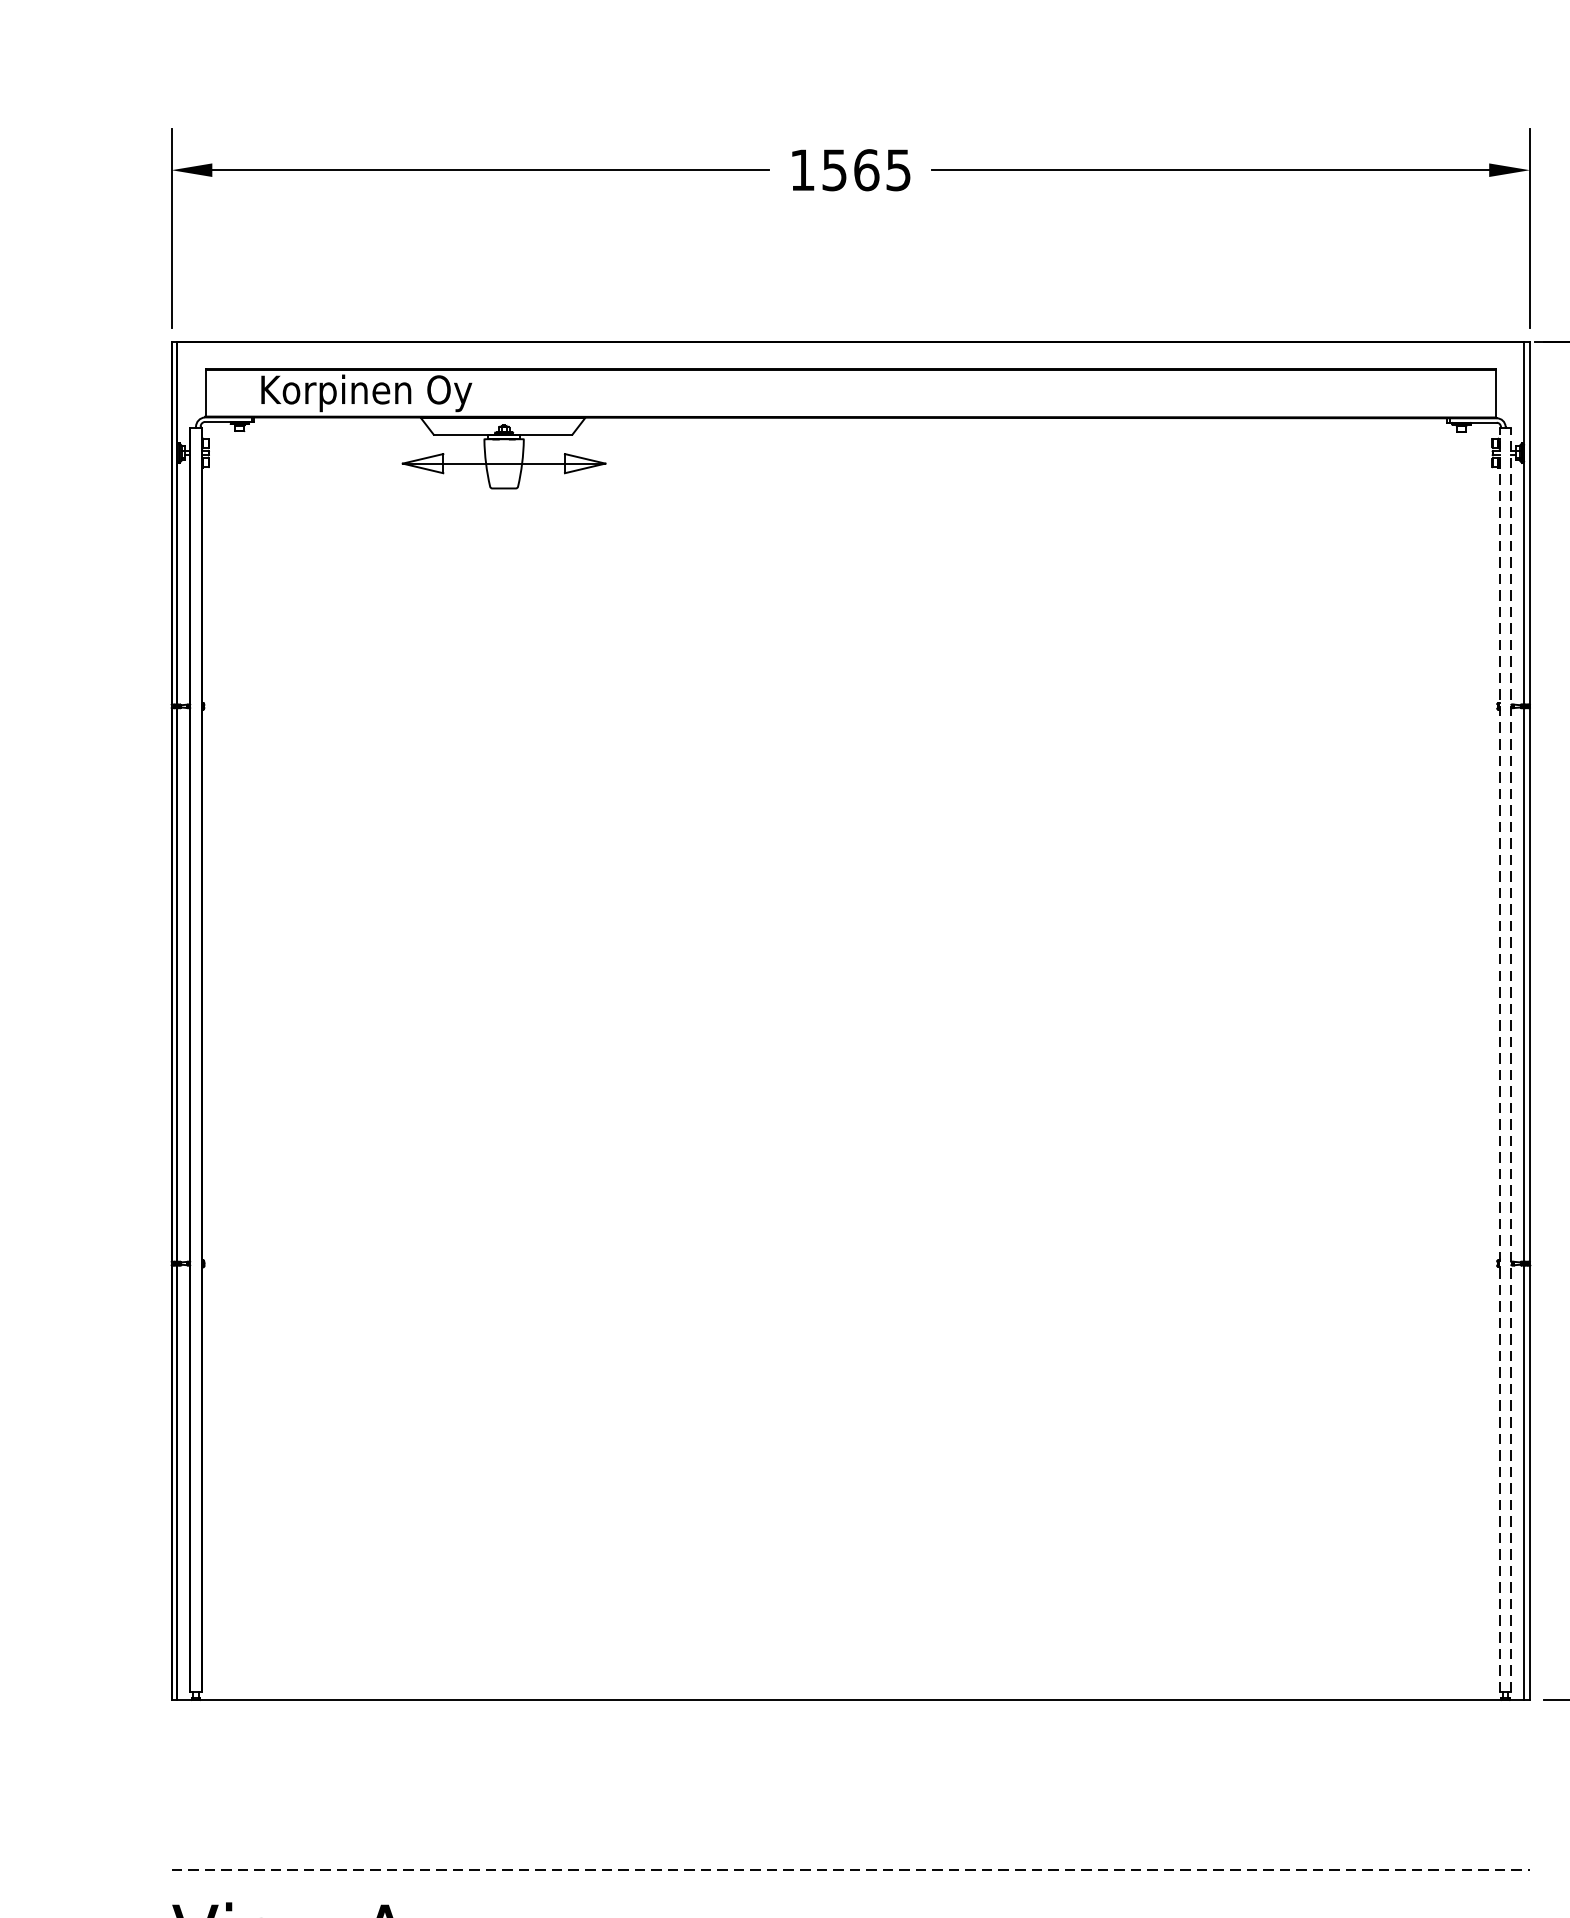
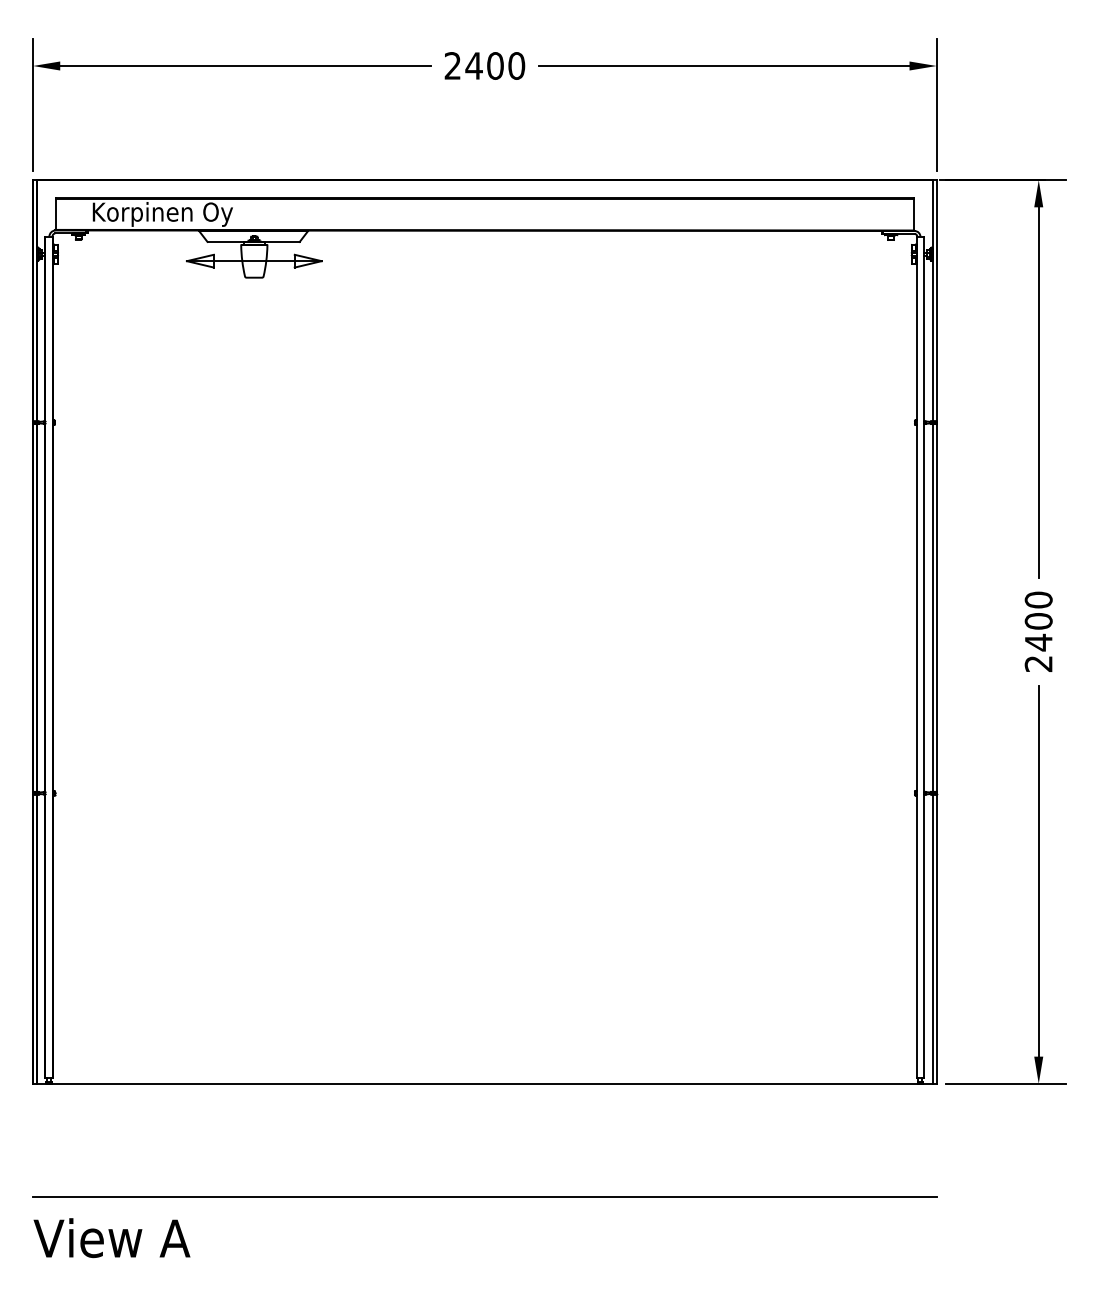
text: (850, 169) -> (484, 65), 1565 -> 2400
line: (1499, 1059) -> (916, 657), dashed -> solid
line: (1511, 1059) -> (924, 657), dashed -> solid
line: (850, 1869) -> (484, 1196), dashed -> solid

